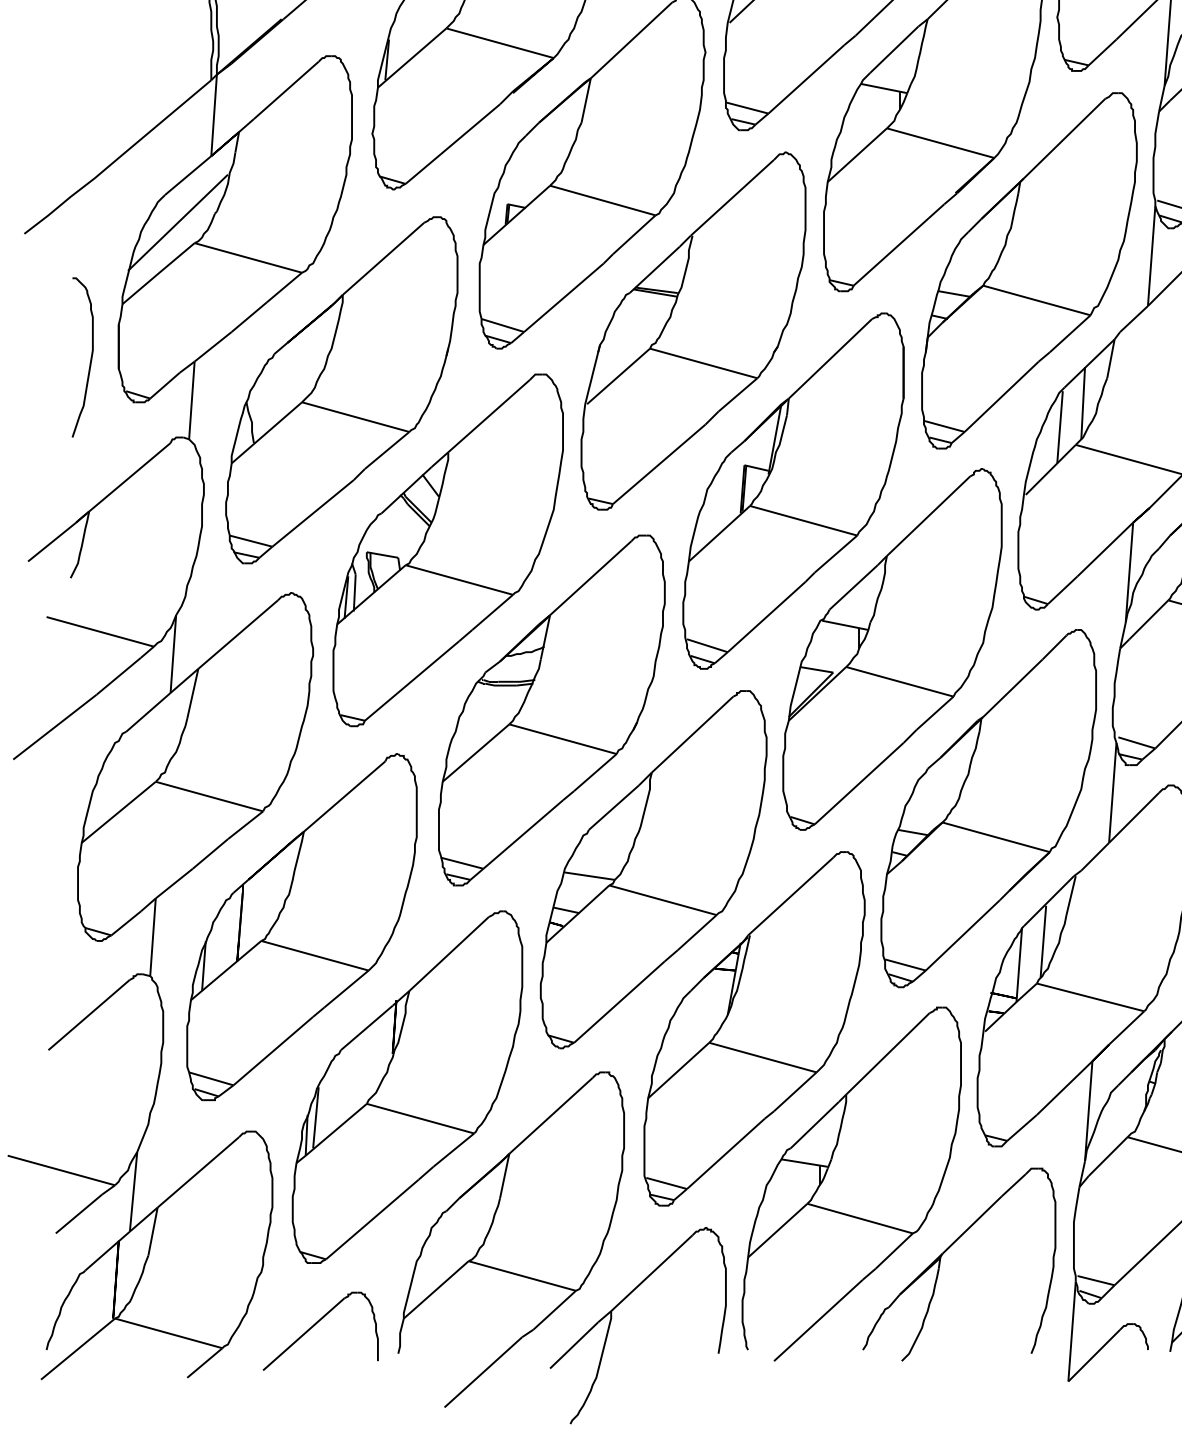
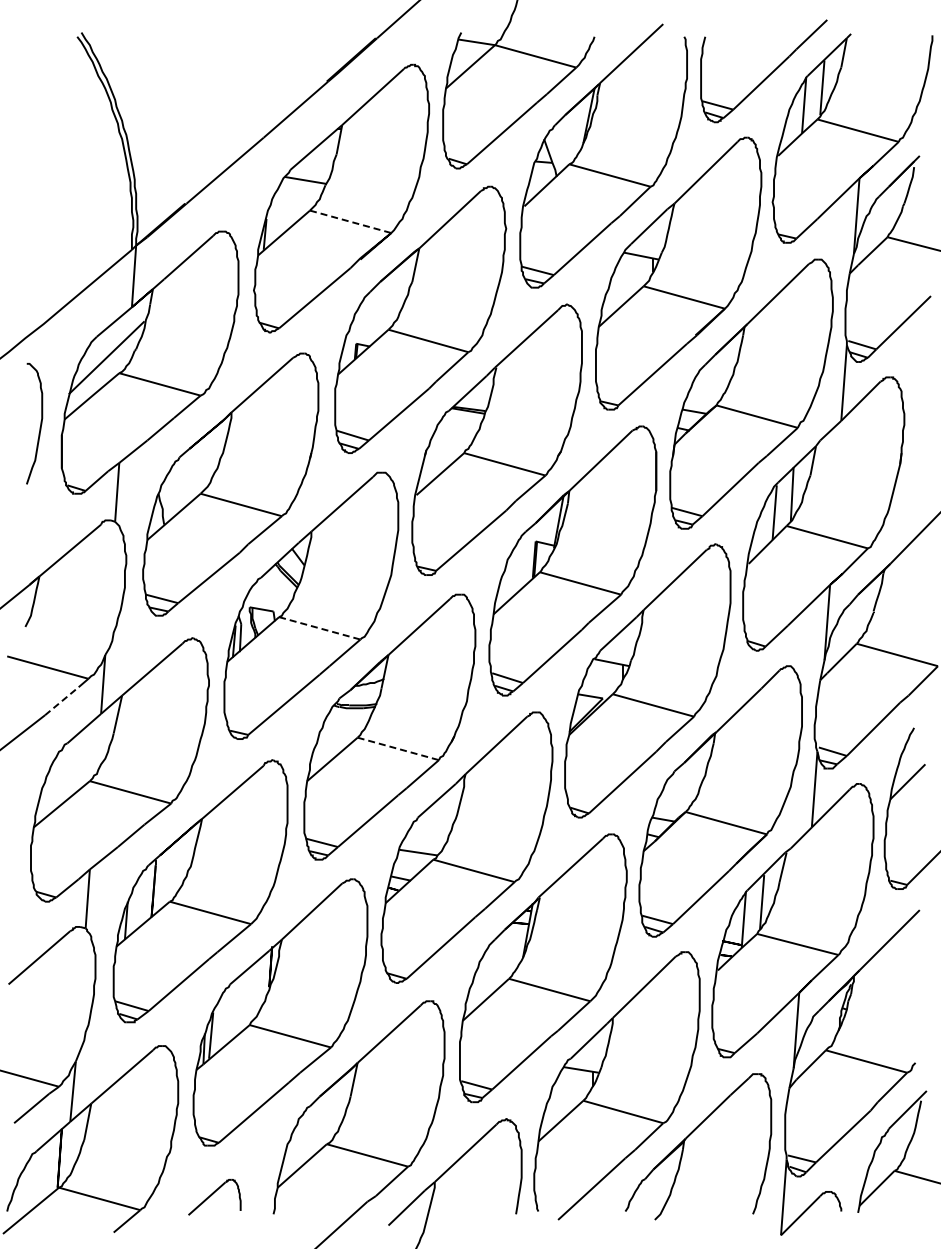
line: (501, 42) -> (351, 221), solid -> dashed
curve: (90, 357) -> (40, 423), moved
line: (460, 580) -> (320, 628), solid -> dashed
line: (118, 676) -> (61, 701), solid -> dashed
line: (563, 739) -> (398, 749), solid -> dashed
part: (320, 1331) -> (214, 1197), size x0.6

